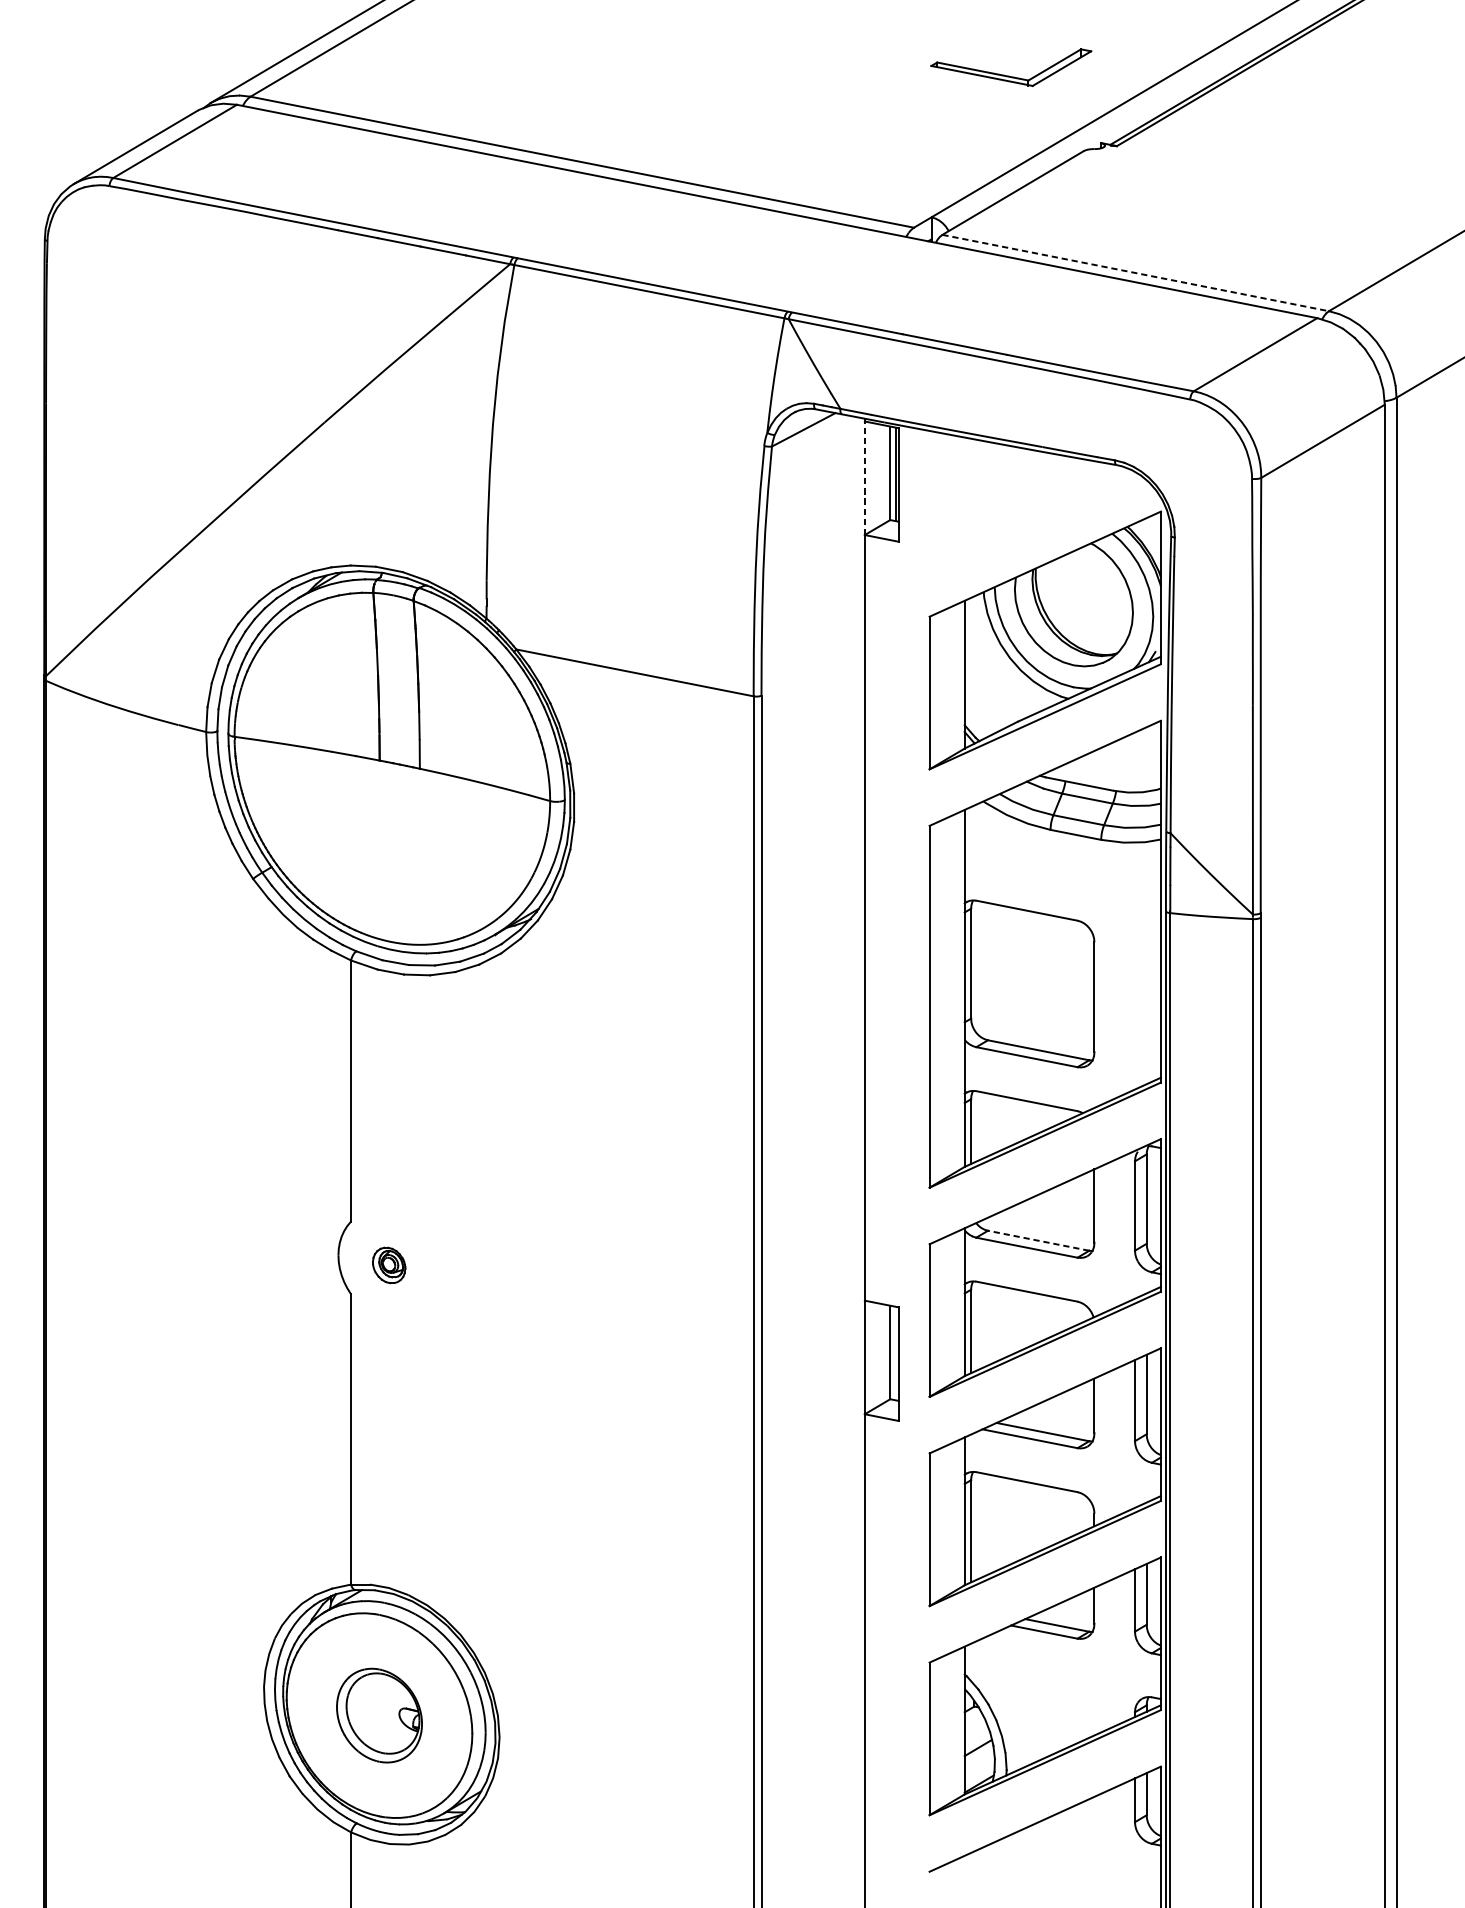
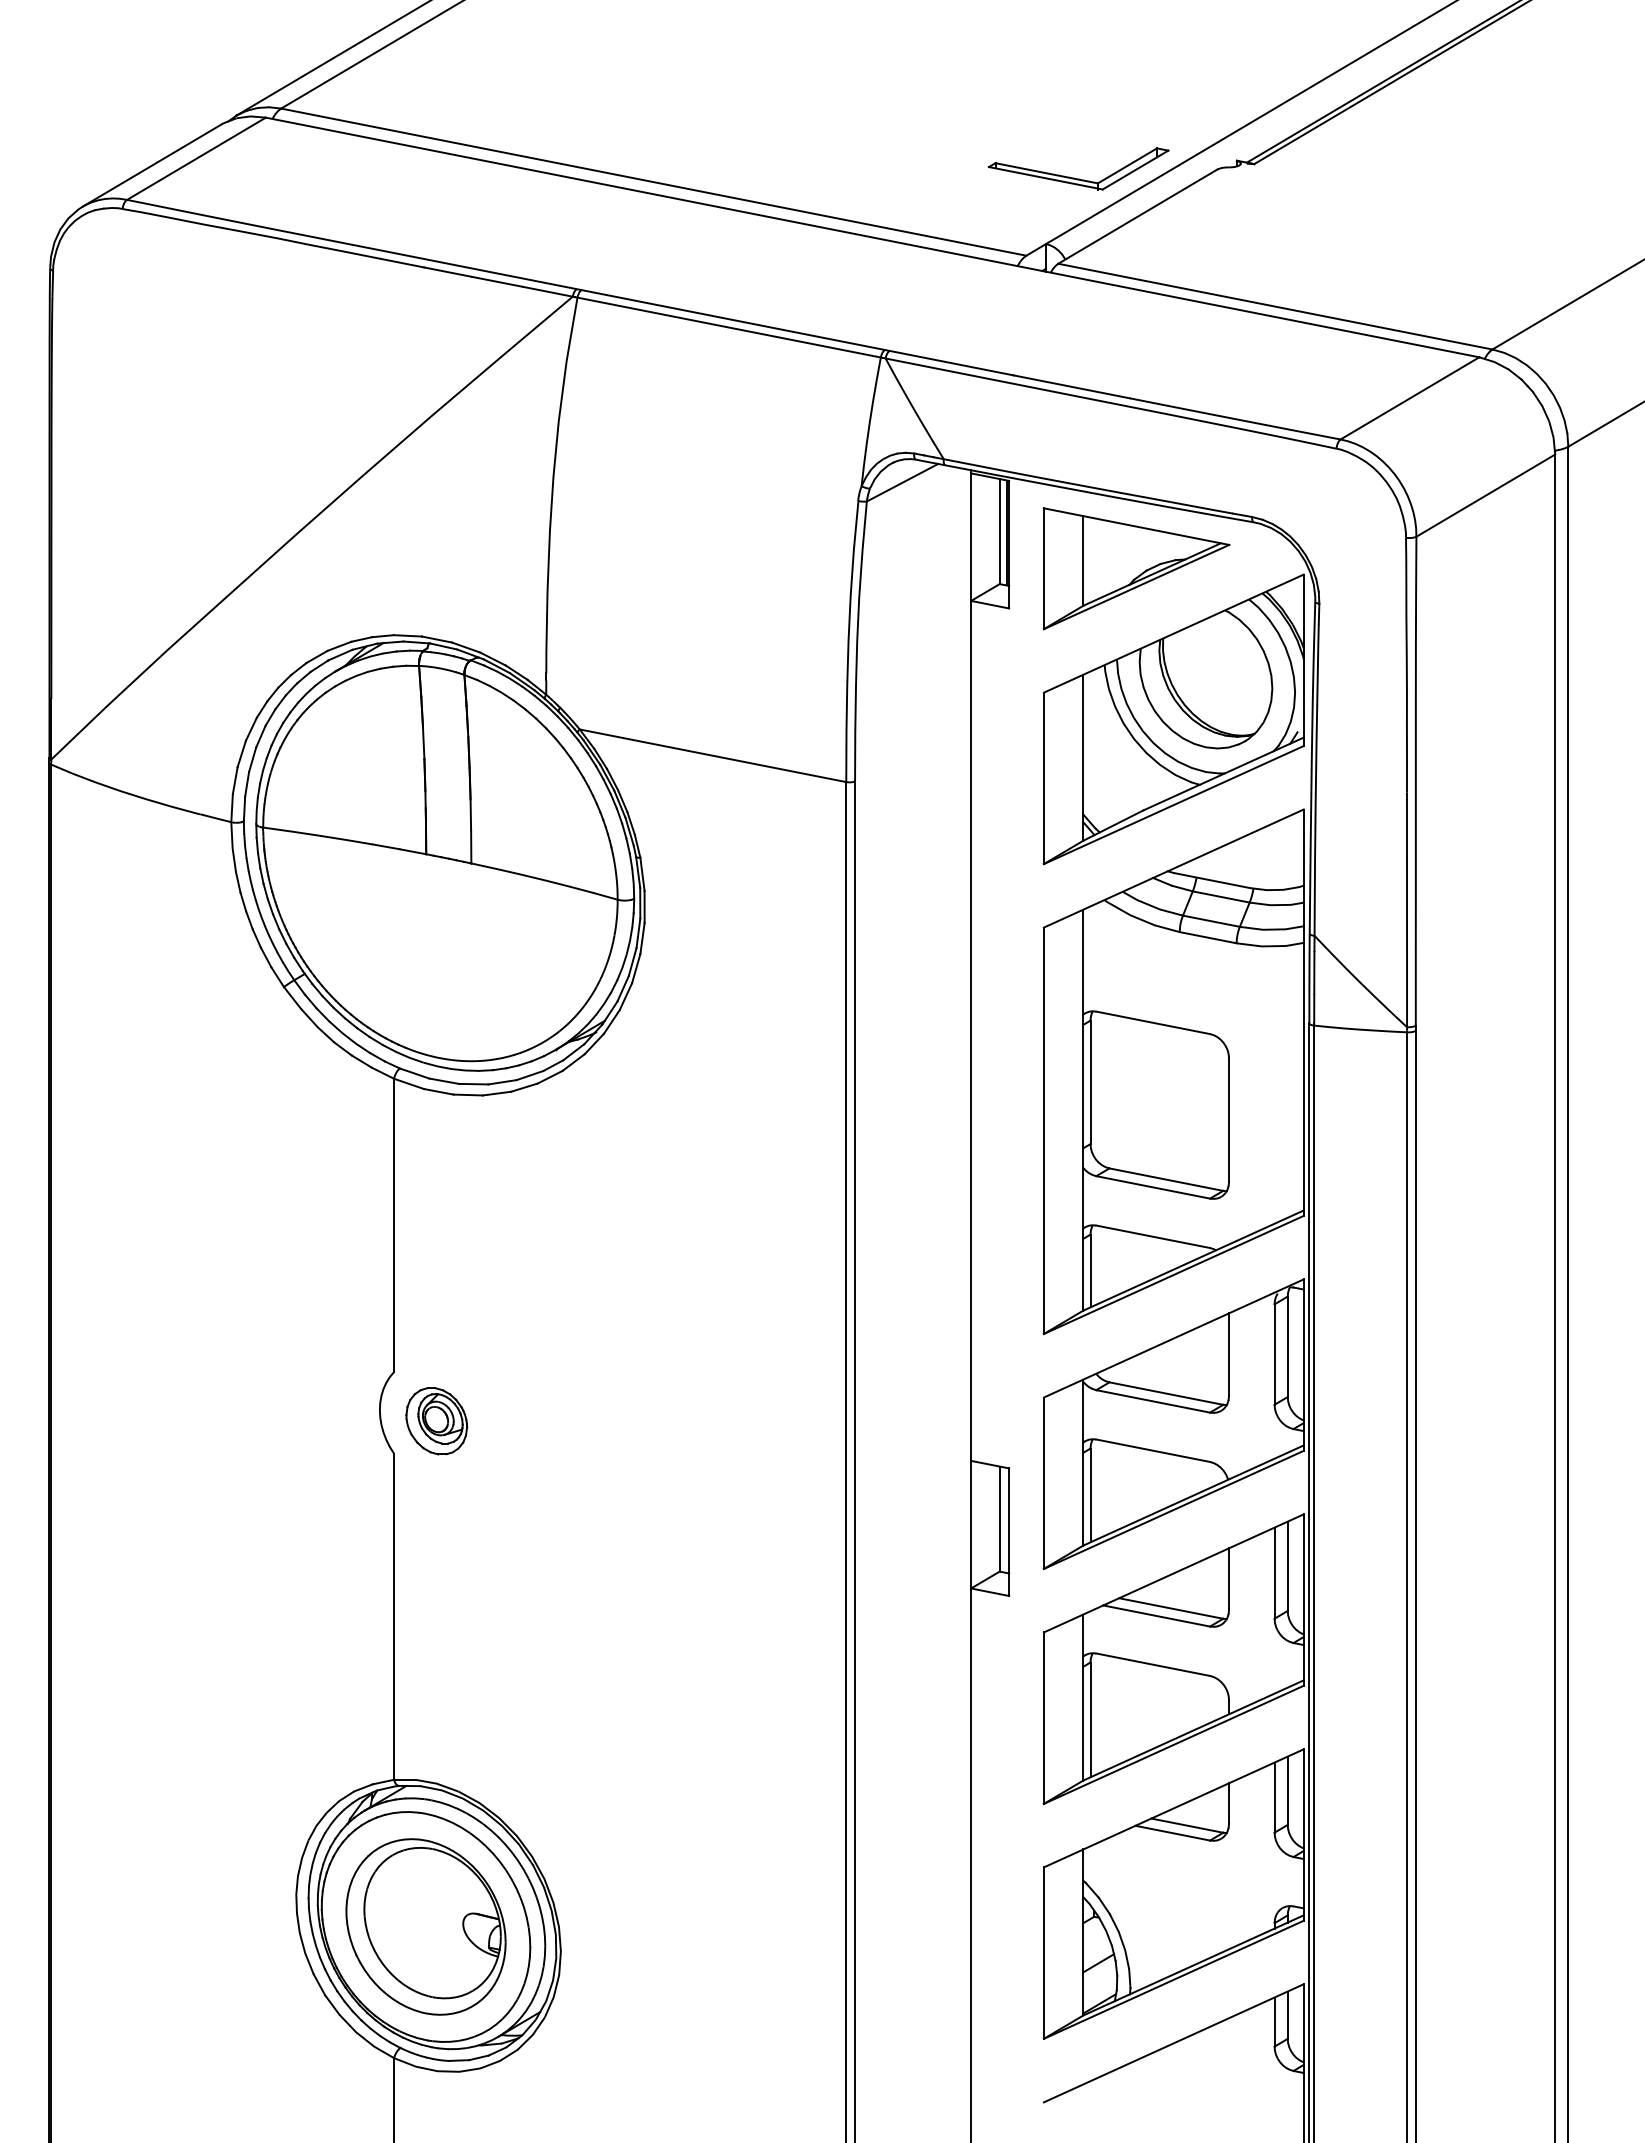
part: (1007, 75) -> (1074, 177), moved
line: (1135, 272) -> (1275, 306), dashed -> solid
line: (865, 478) -> (971, 537), dashed -> solid
part: (1012, 506) -> (1136, 568), added
line: (1038, 1240) -> (1166, 1393), dashed -> solid
part: (388, 1265) -> (436, 1421), size x1.67
part: (379, 1715) -> (425, 1926), size x1.67

